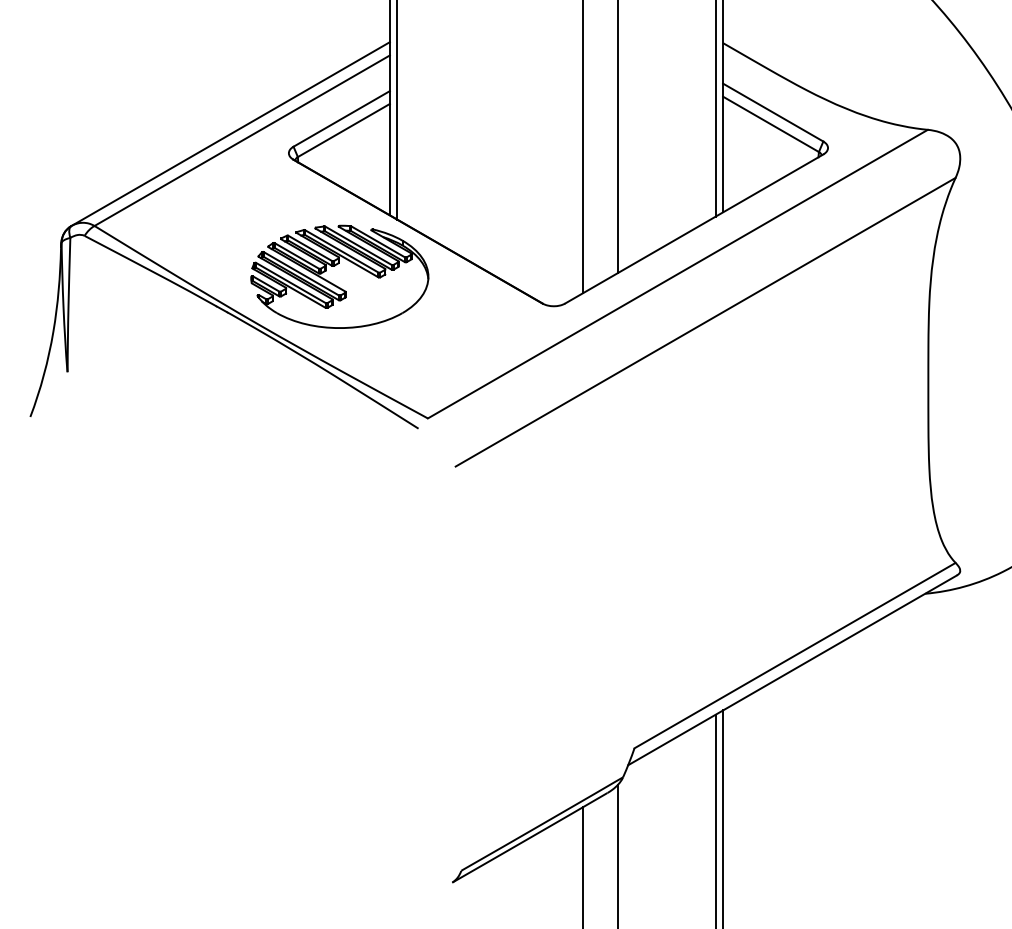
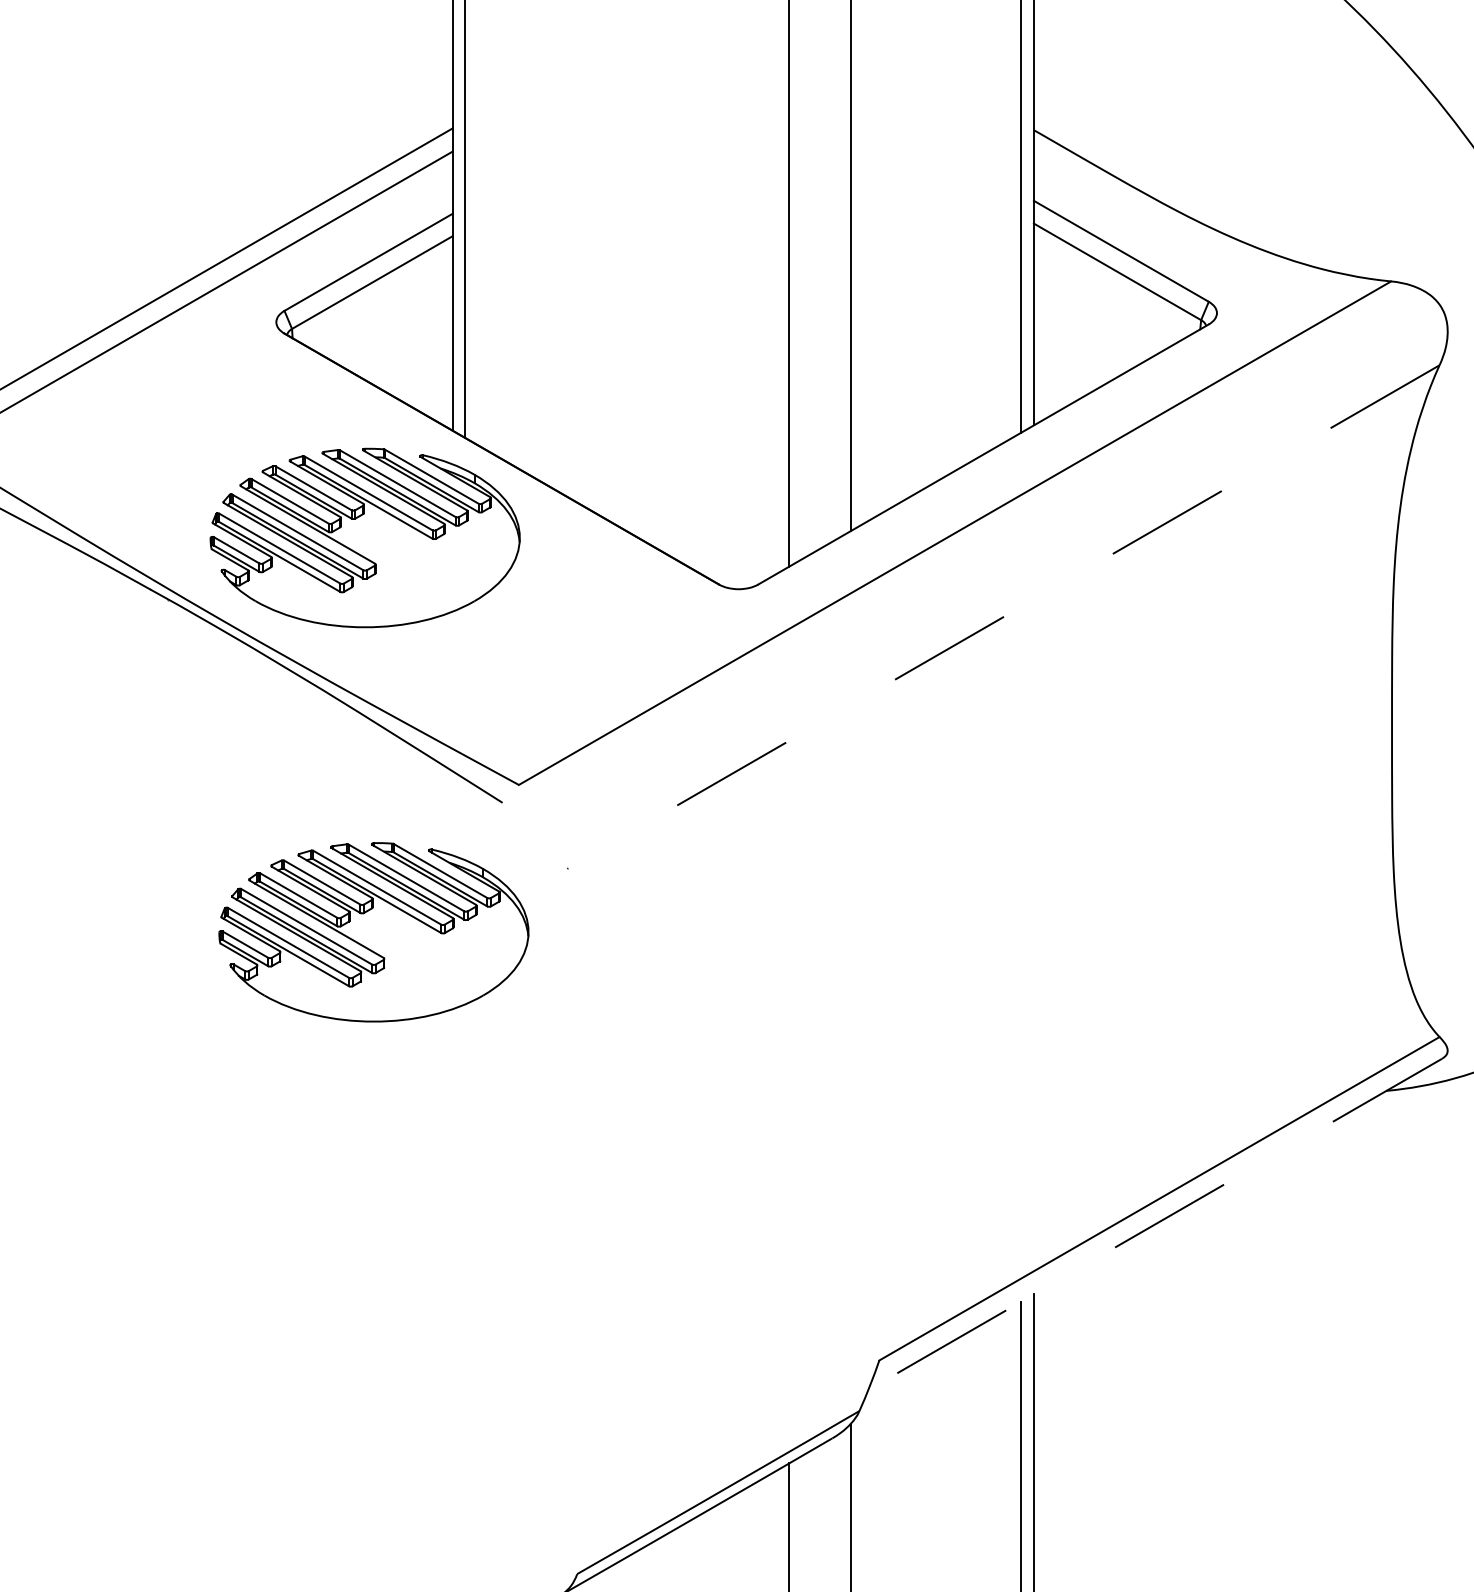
line: (705, 322) -> (1003, 617), solid -> dashed
part: (344, 502) -> (373, 931), added
line: (792, 670) -> (1154, 1224), solid -> dashed

